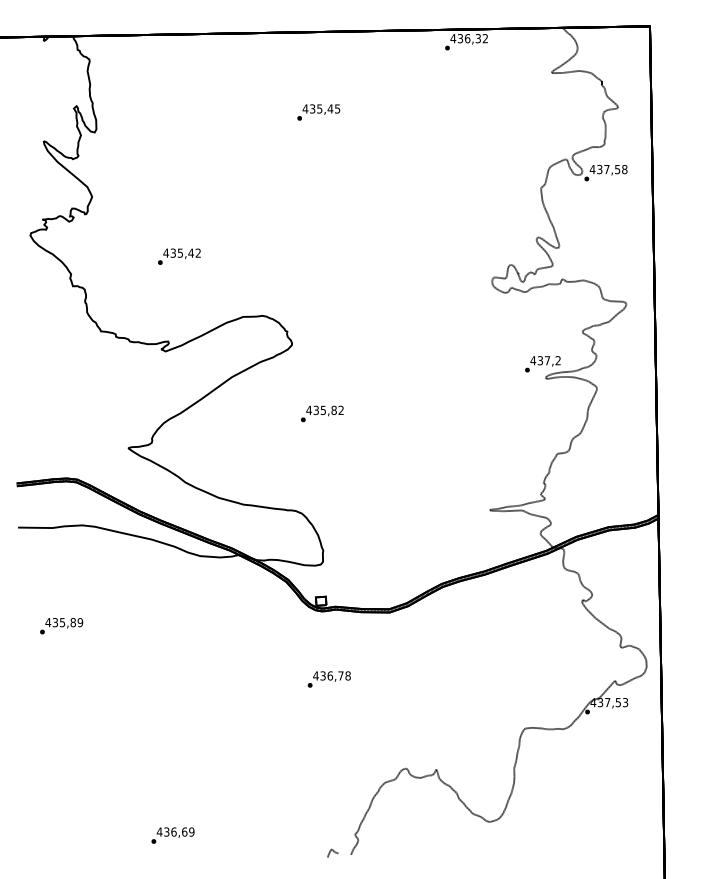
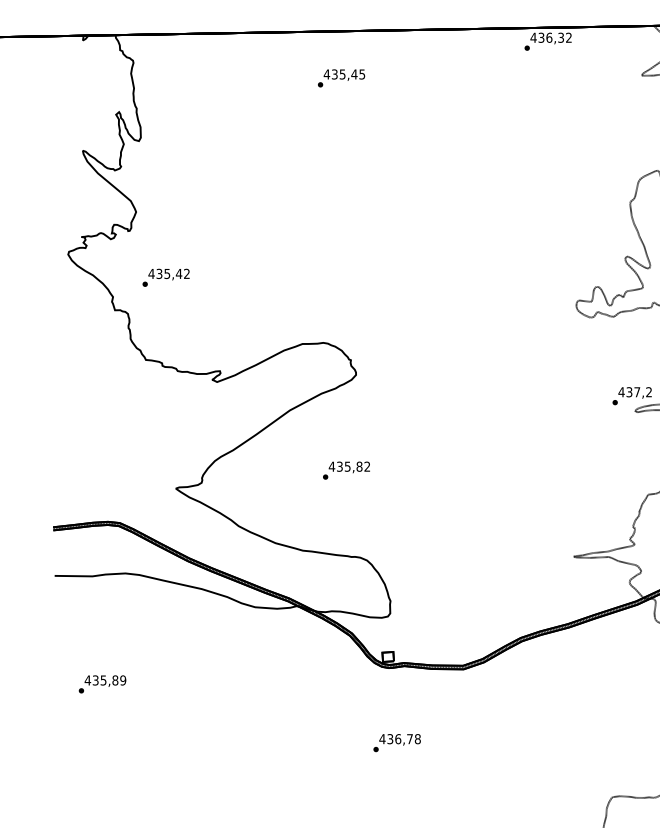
text: (318, 112) -> (341, 78), moved
text: (179, 256) -> (166, 277), moved
text: (322, 413) -> (346, 470), moved

